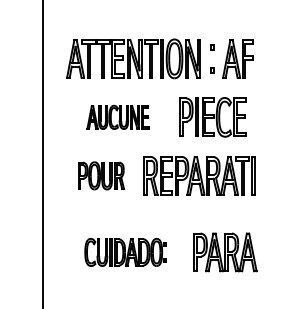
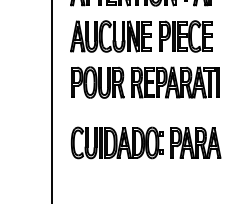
part: (117, 117) -> (110, 36), size x1.67
part: (101, 175) -> (98, 82), size x1.43
part: (125, 252) -> (117, 143), size x1.43

